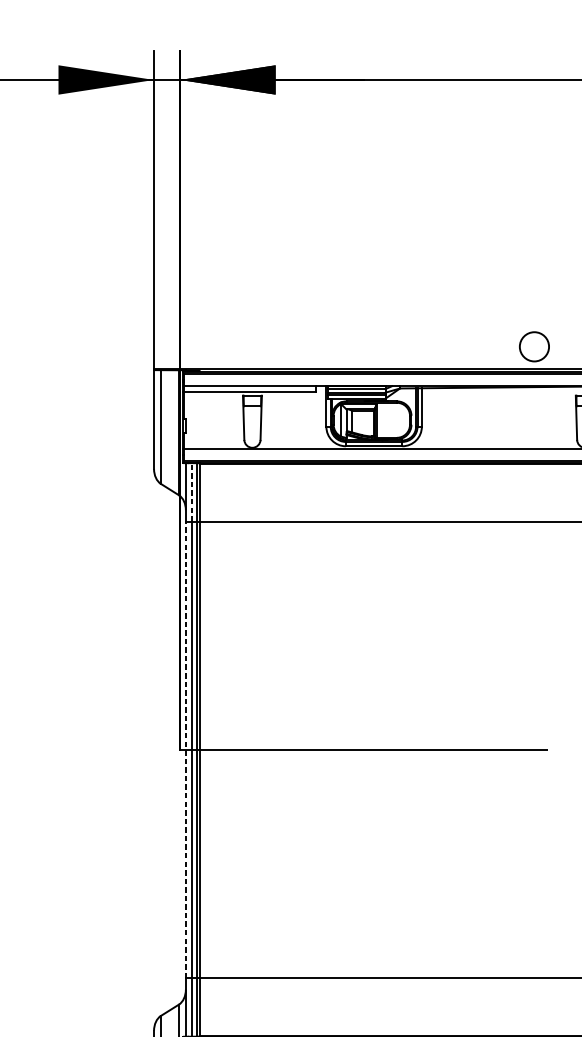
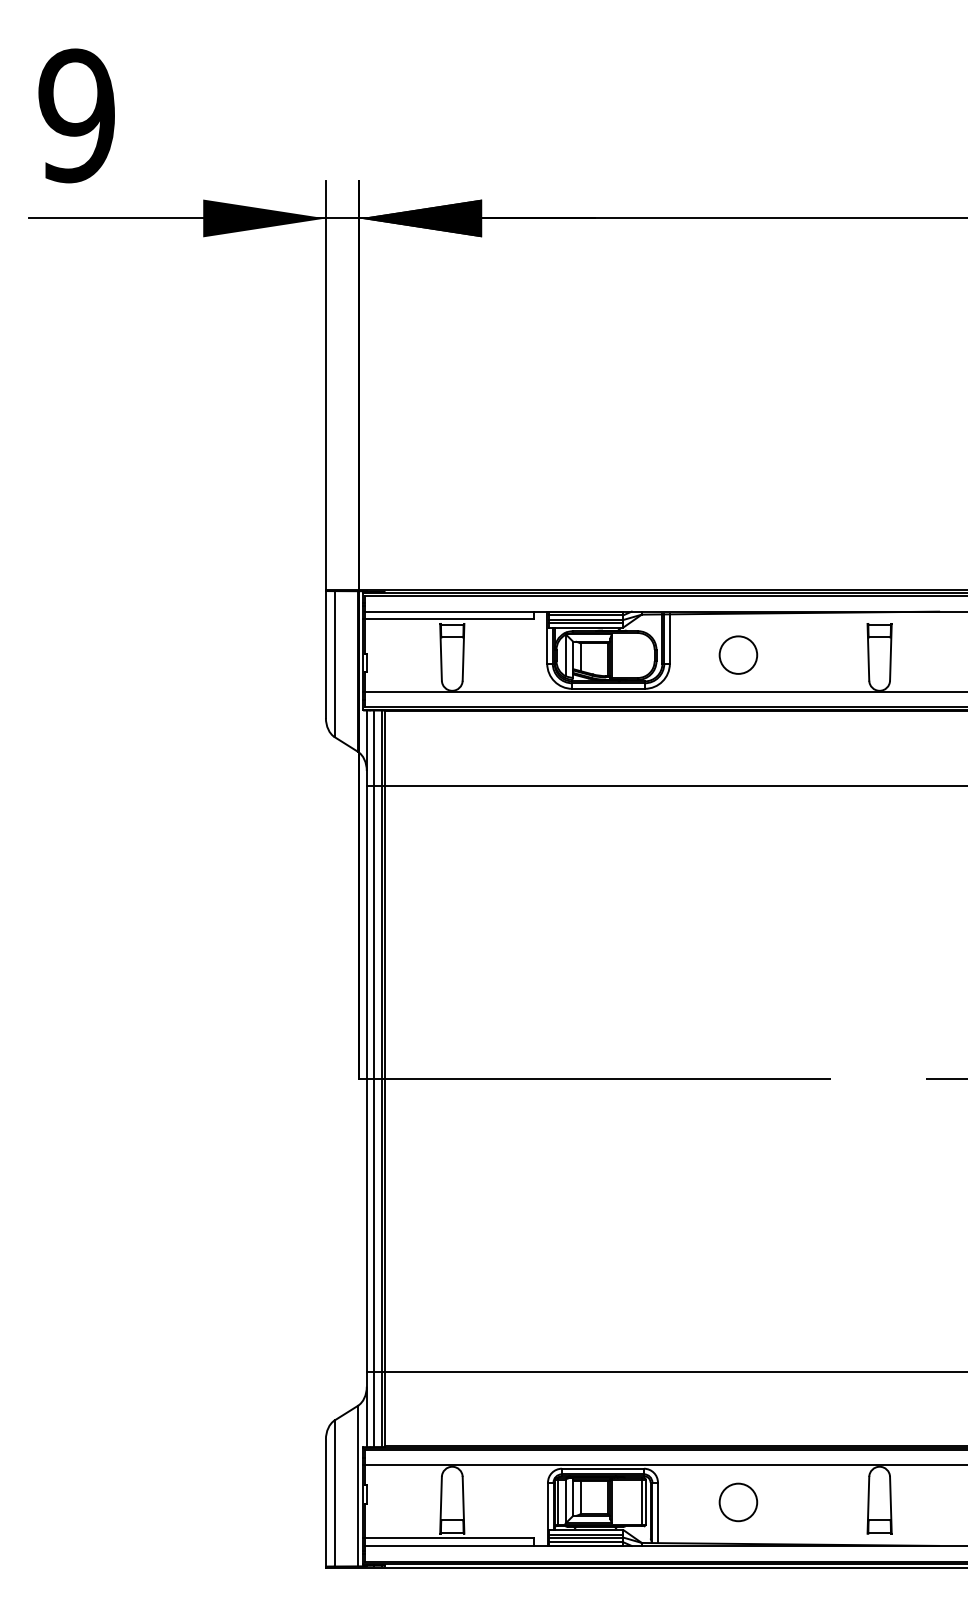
circle: (534, 346) -> (738, 654), moved
line: (191, 491) -> (374, 747), dashed -> solid
line: (185, 749) -> (366, 1078), dashed -> solid

